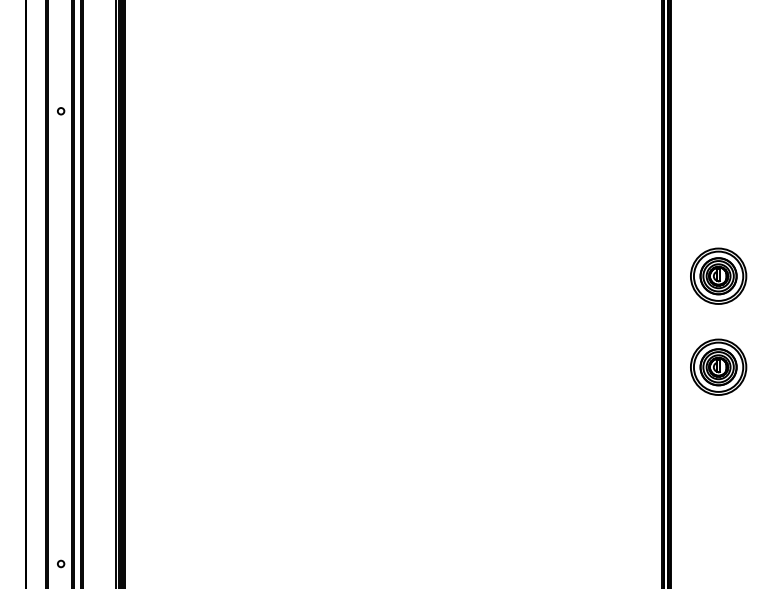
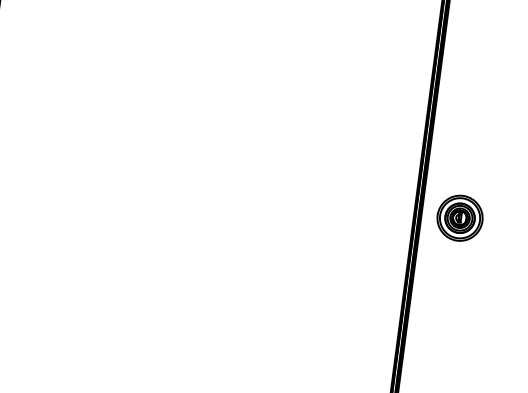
part: (718, 366) -> (450, 291), removed

